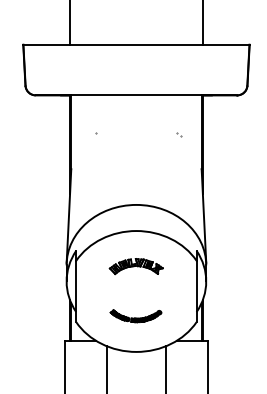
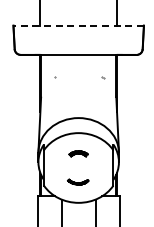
line: (136, 44) -> (78, 25), solid -> dashed
part: (136, 266) -> (78, 153), size x0.6
part: (134, 314) -> (77, 181), size x0.7

